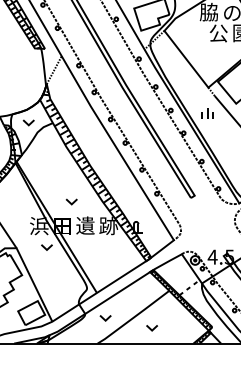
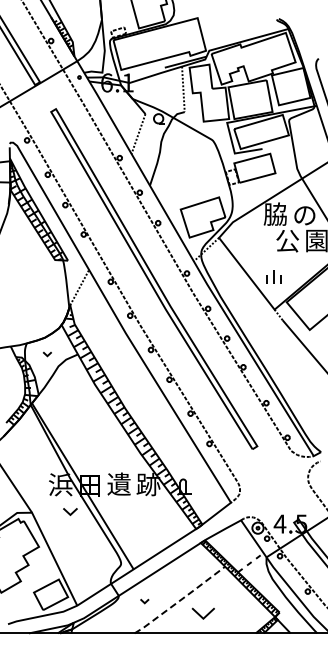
part: (207, 112) -> (273, 276), moved
part: (28, 123) -> (47, 354), size x0.6
part: (71, 202) -> (101, 454), removed
line: (133, 317) -> (180, 600), solid -> dashed
part: (105, 318) -> (144, 601), size x0.6
part: (152, 327) -> (203, 613), size x1.6

